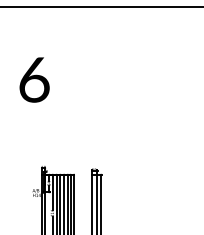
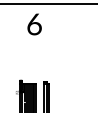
text: (34, 80) -> (34, 24), moved

